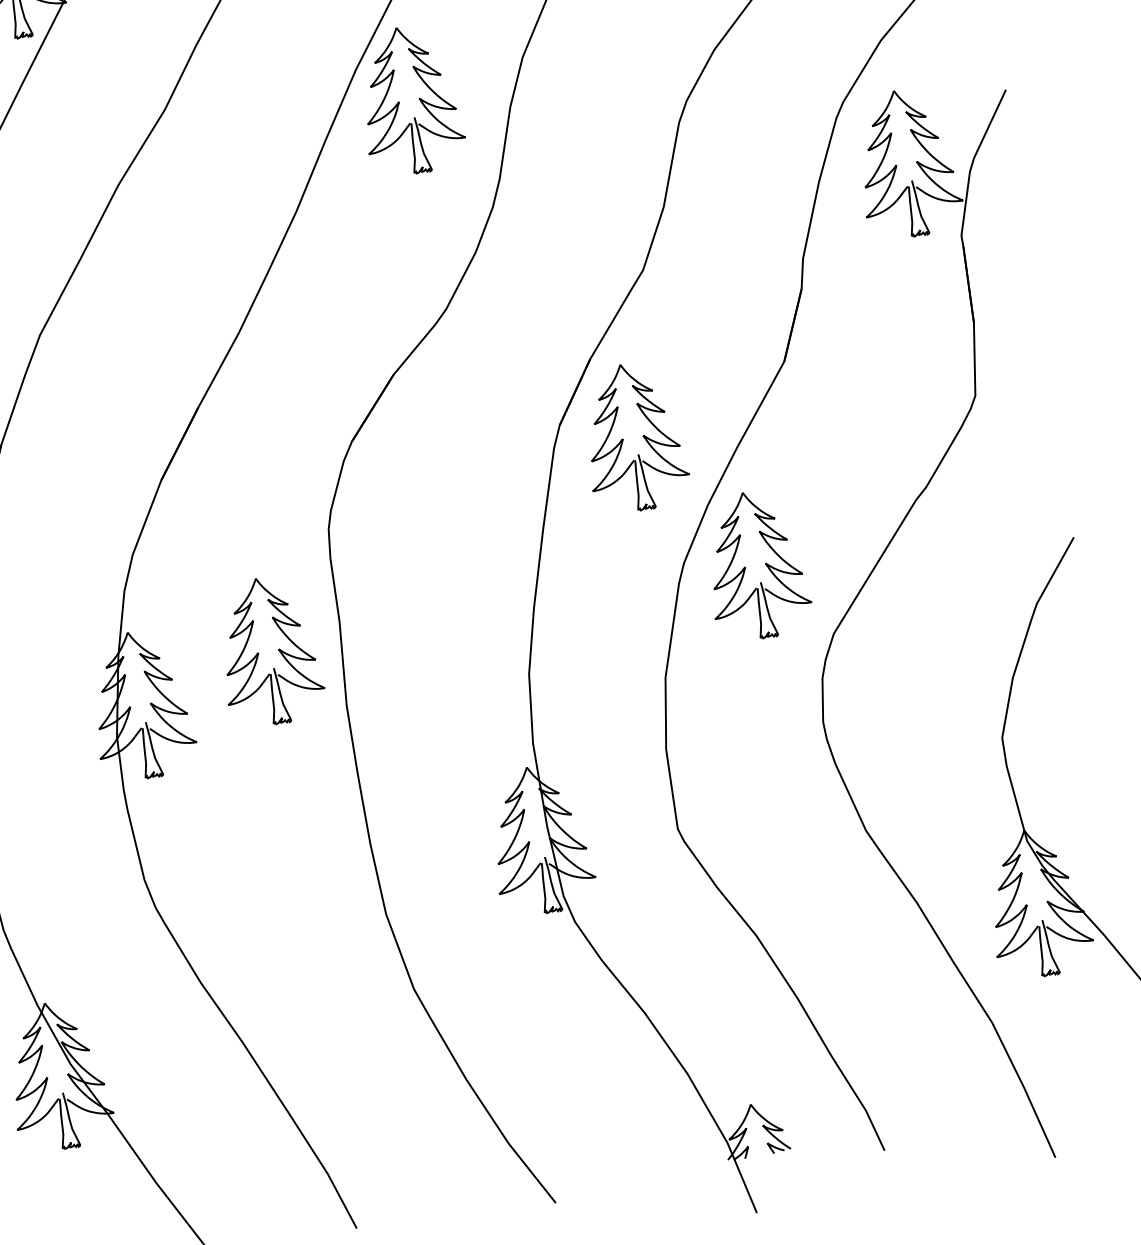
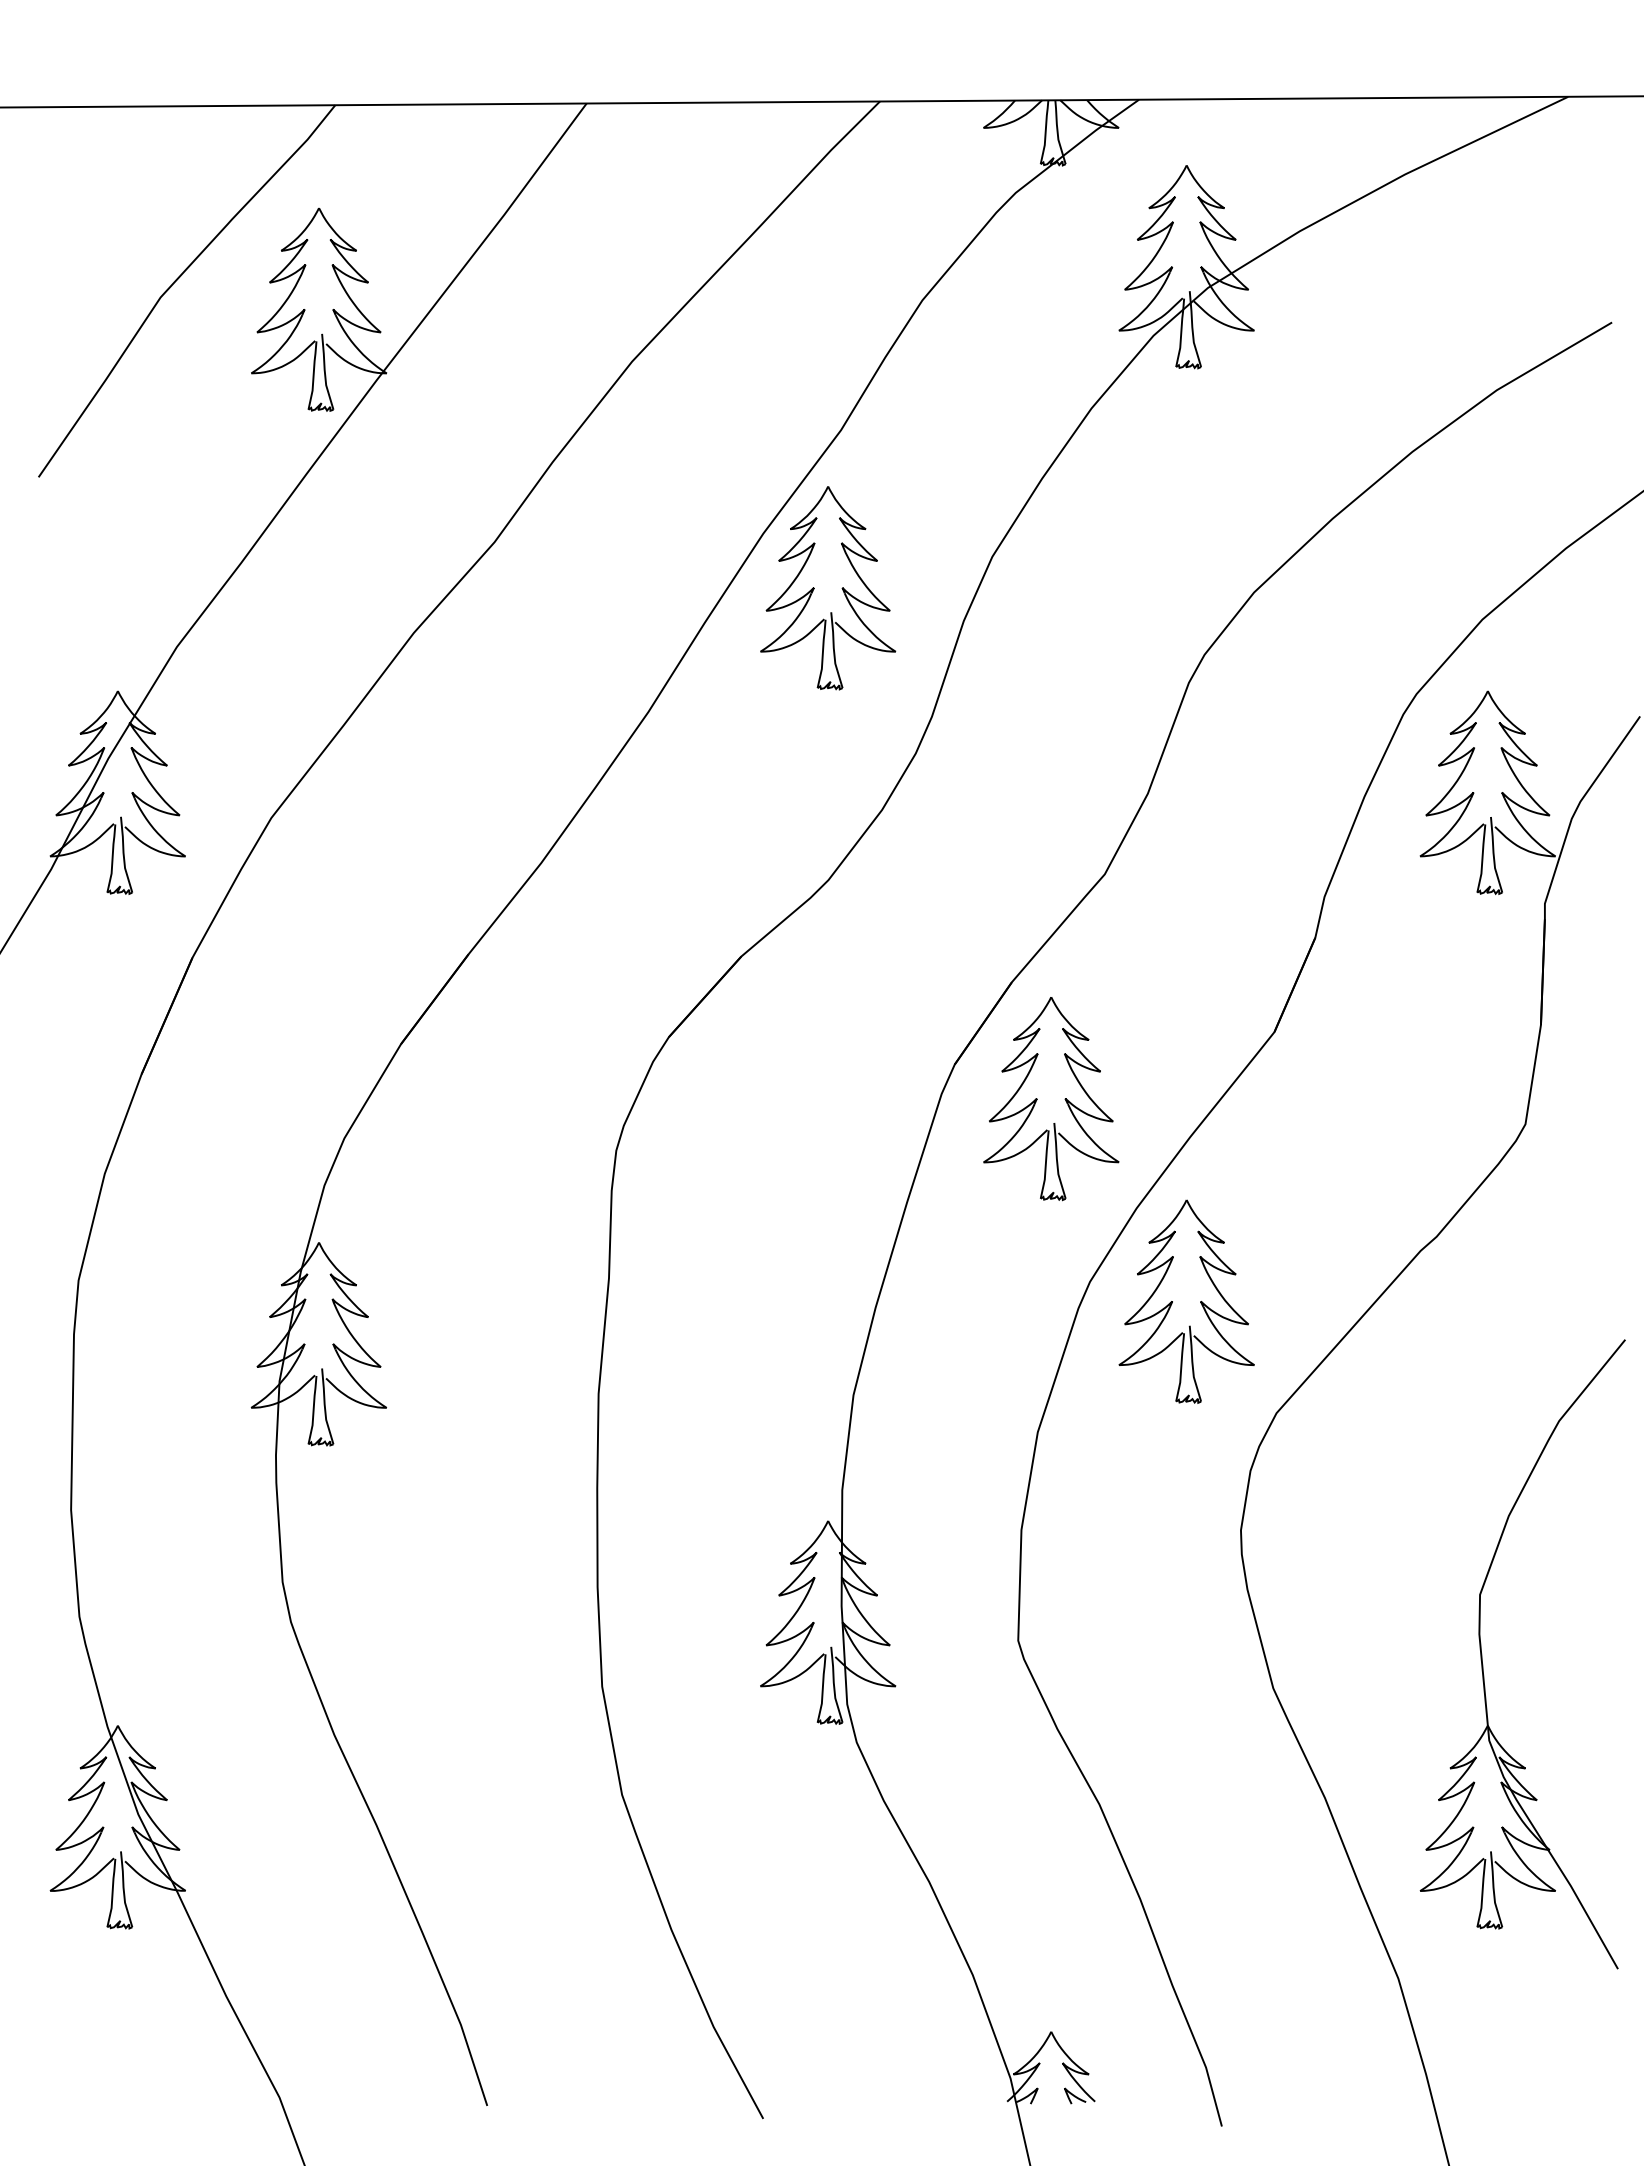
part: (258, 652) -> (491, 1301), removed

